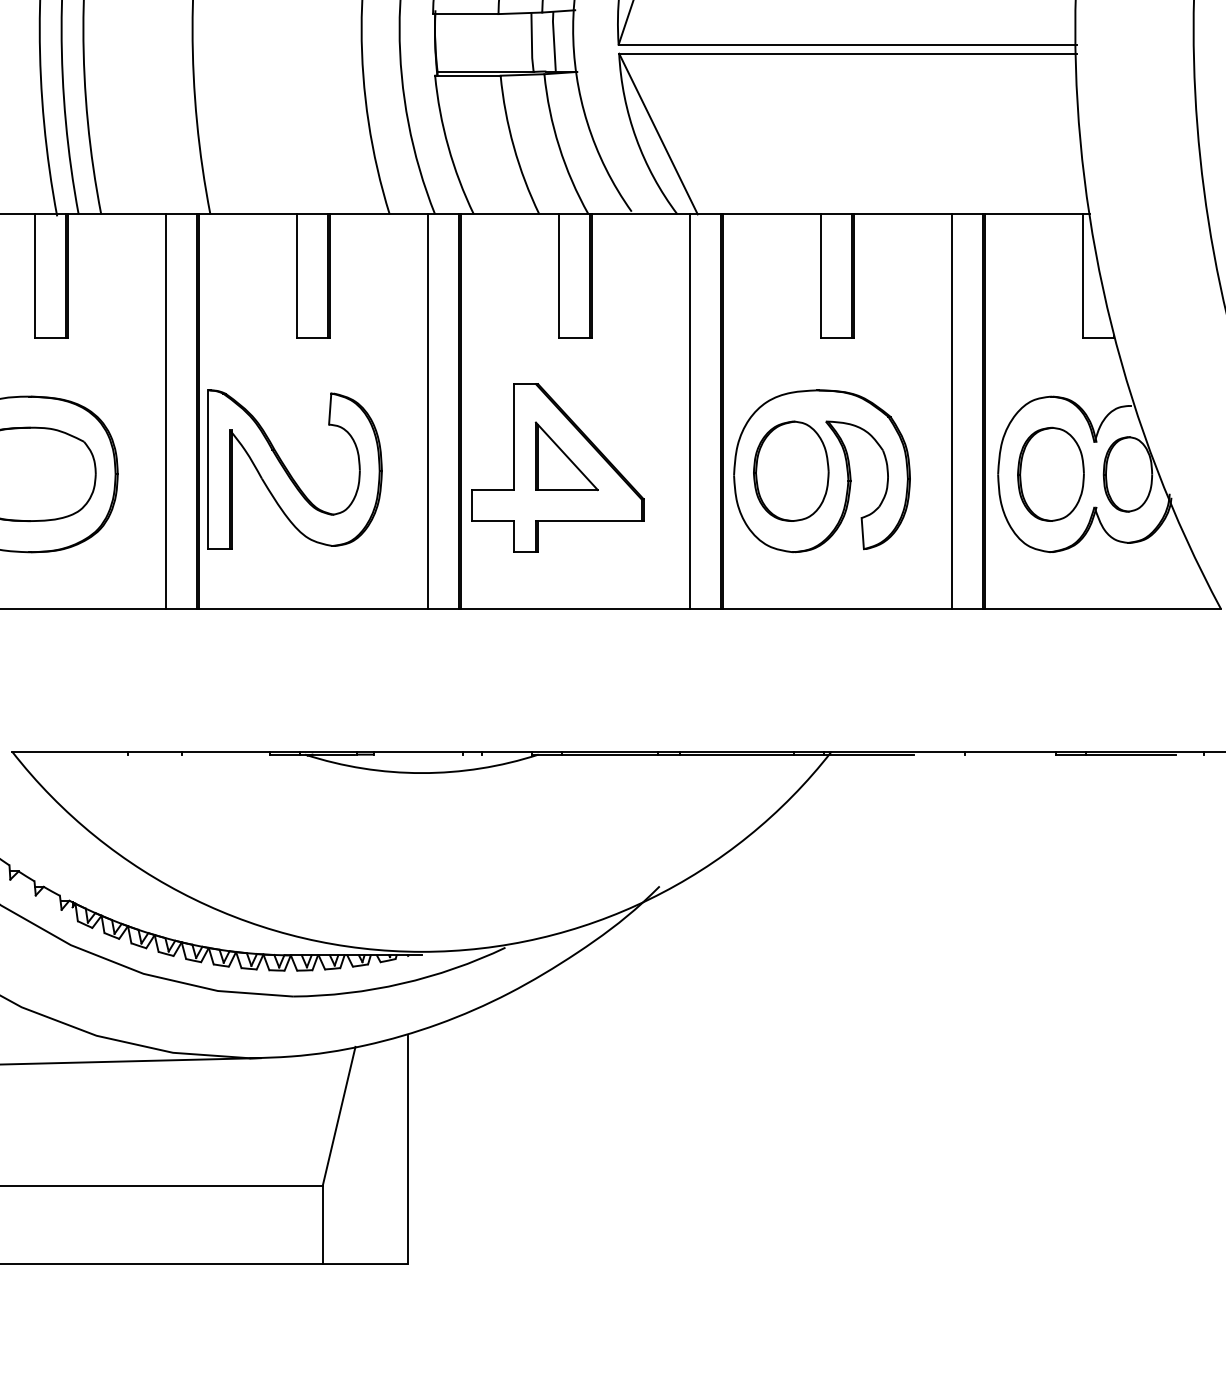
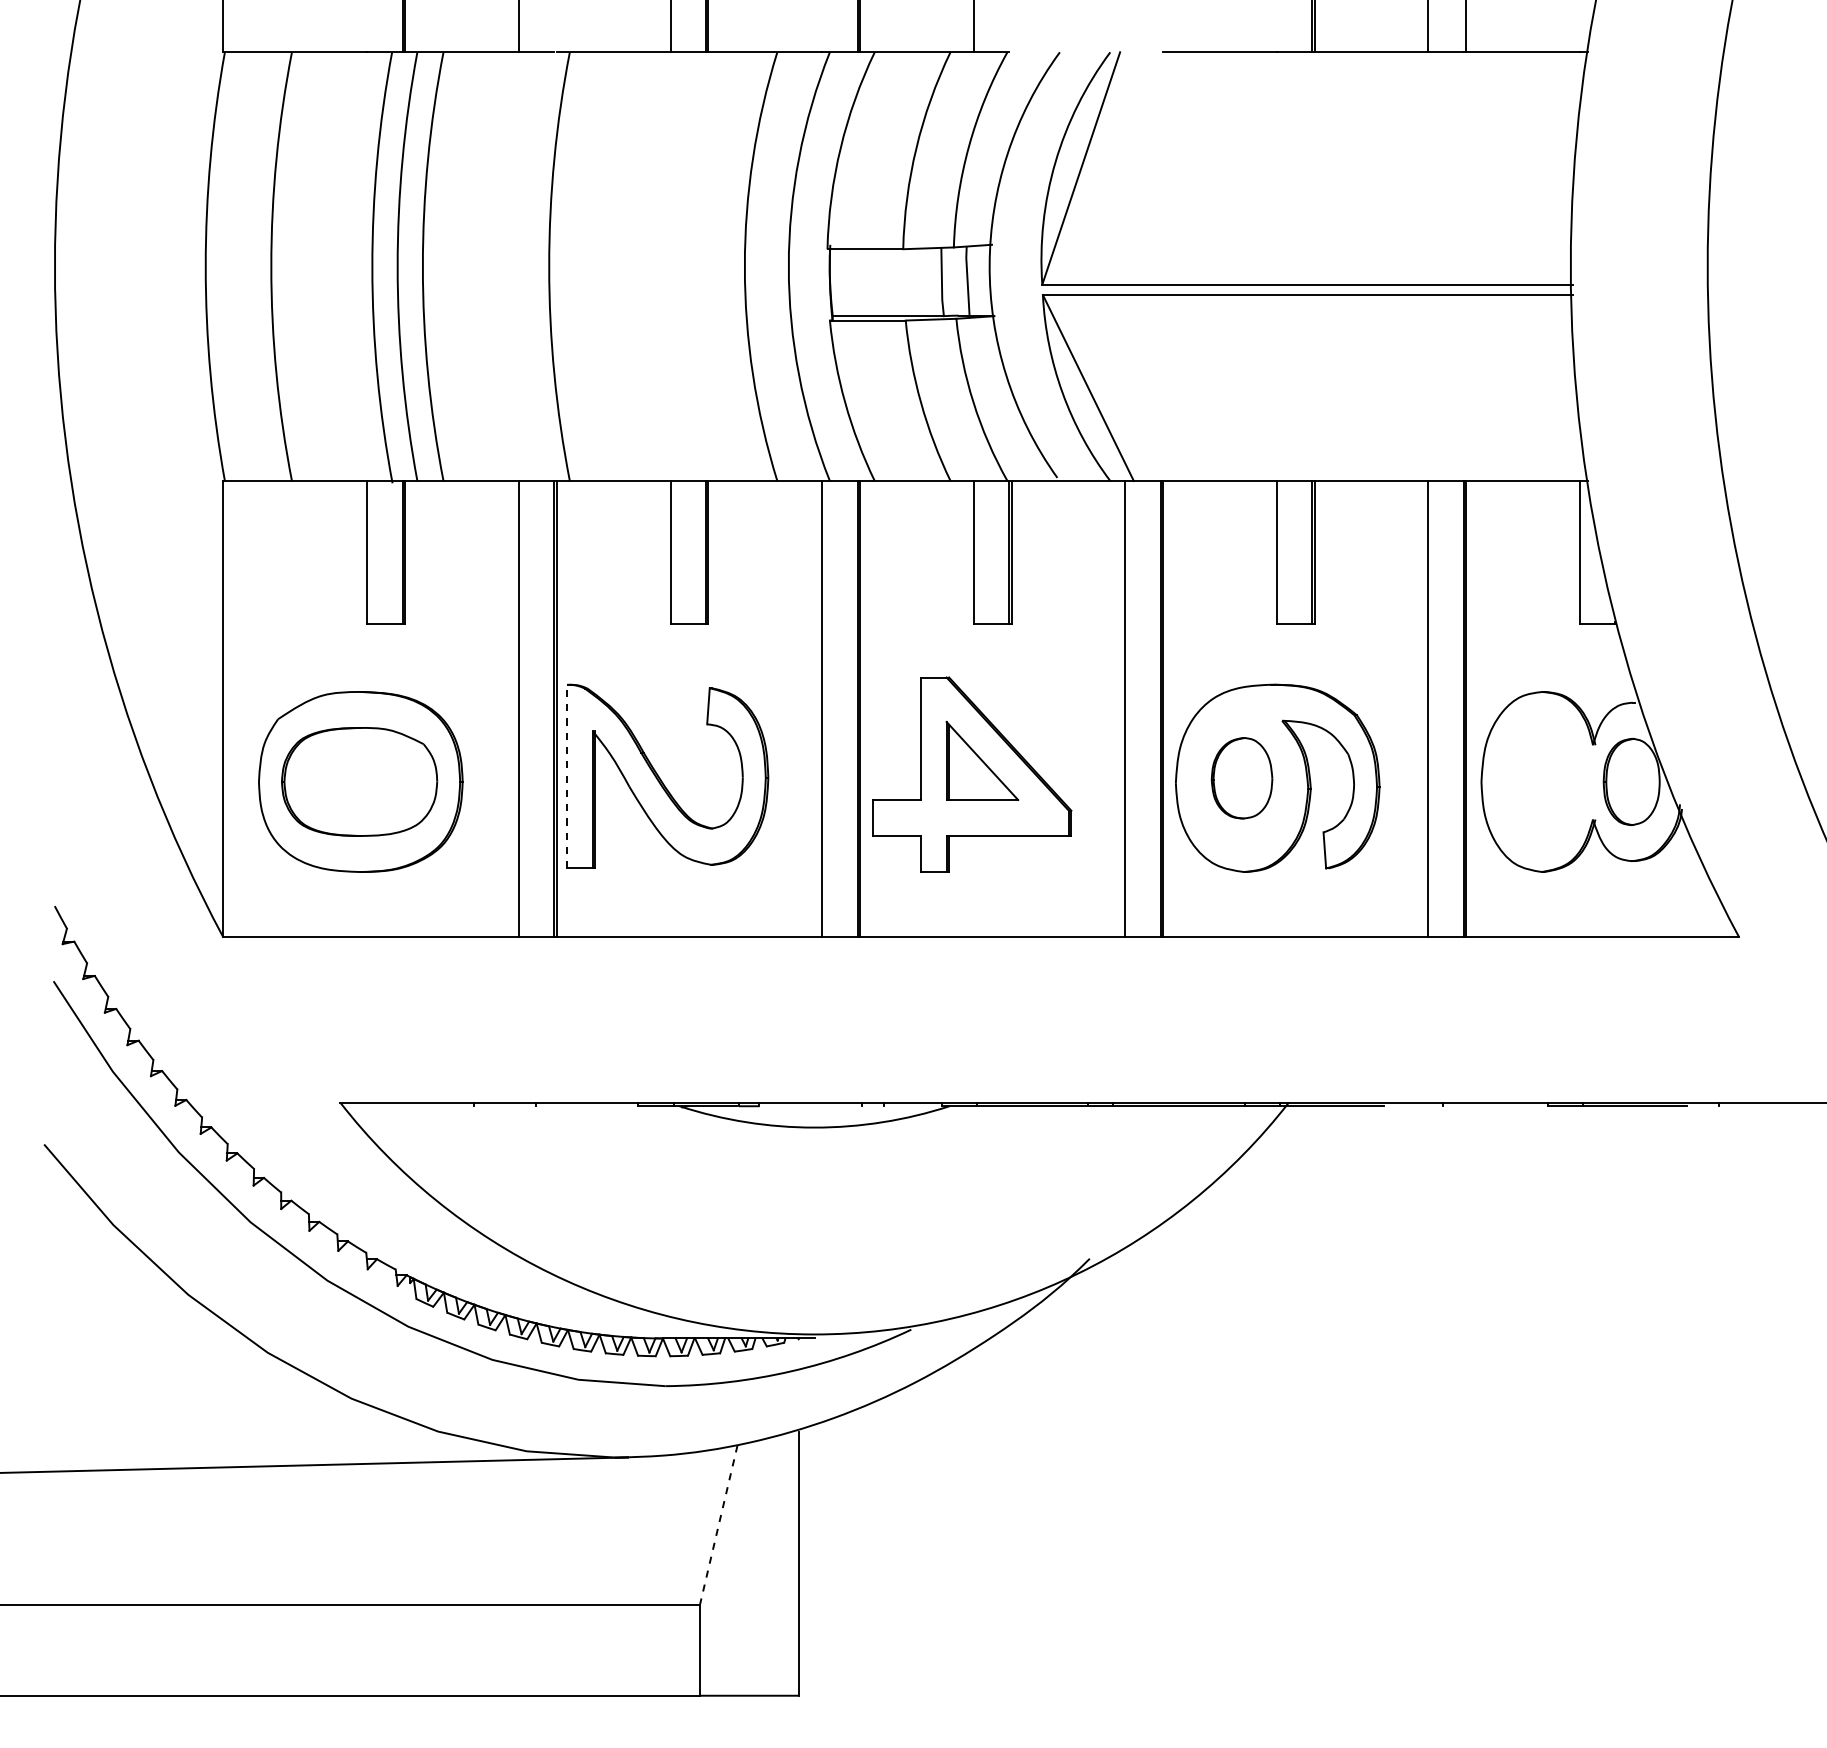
line: (208, 469) -> (567, 776), solid -> dashed
part: (790, 470) -> (1241, 777), size x0.7
part: (1050, 474) -> (1542, 781), removed
line: (338, 1116) -> (718, 1524), solid -> dashed

